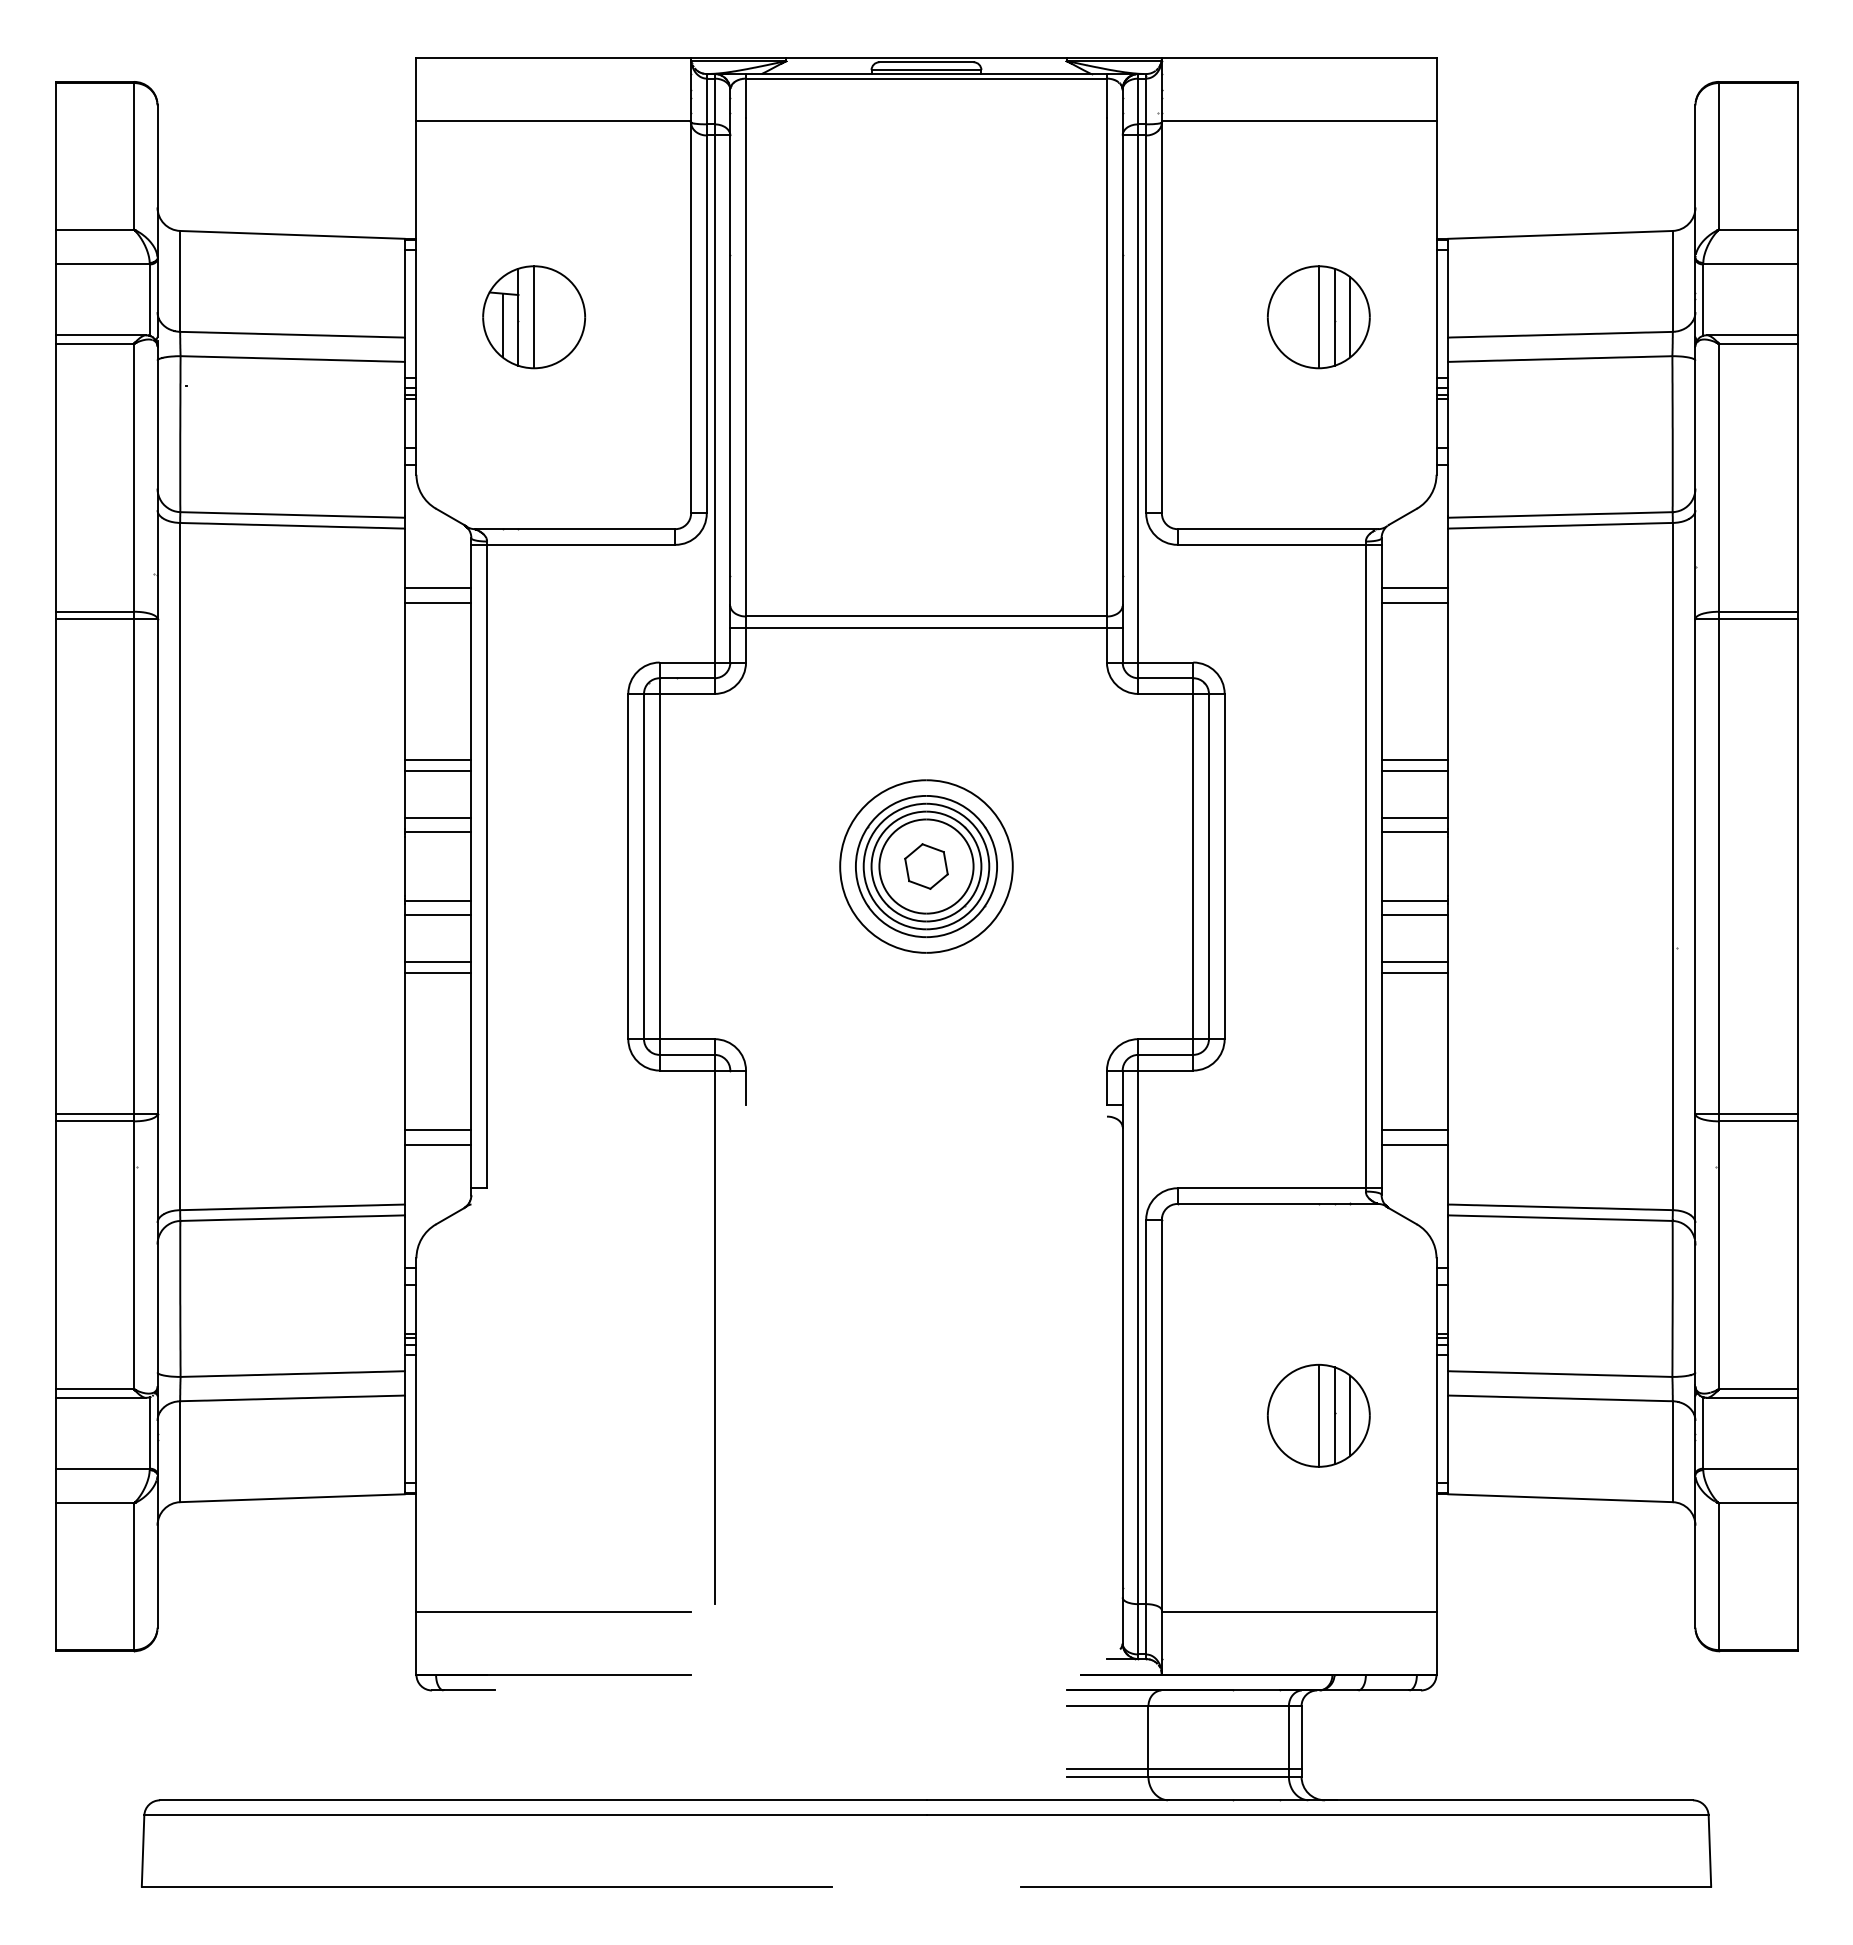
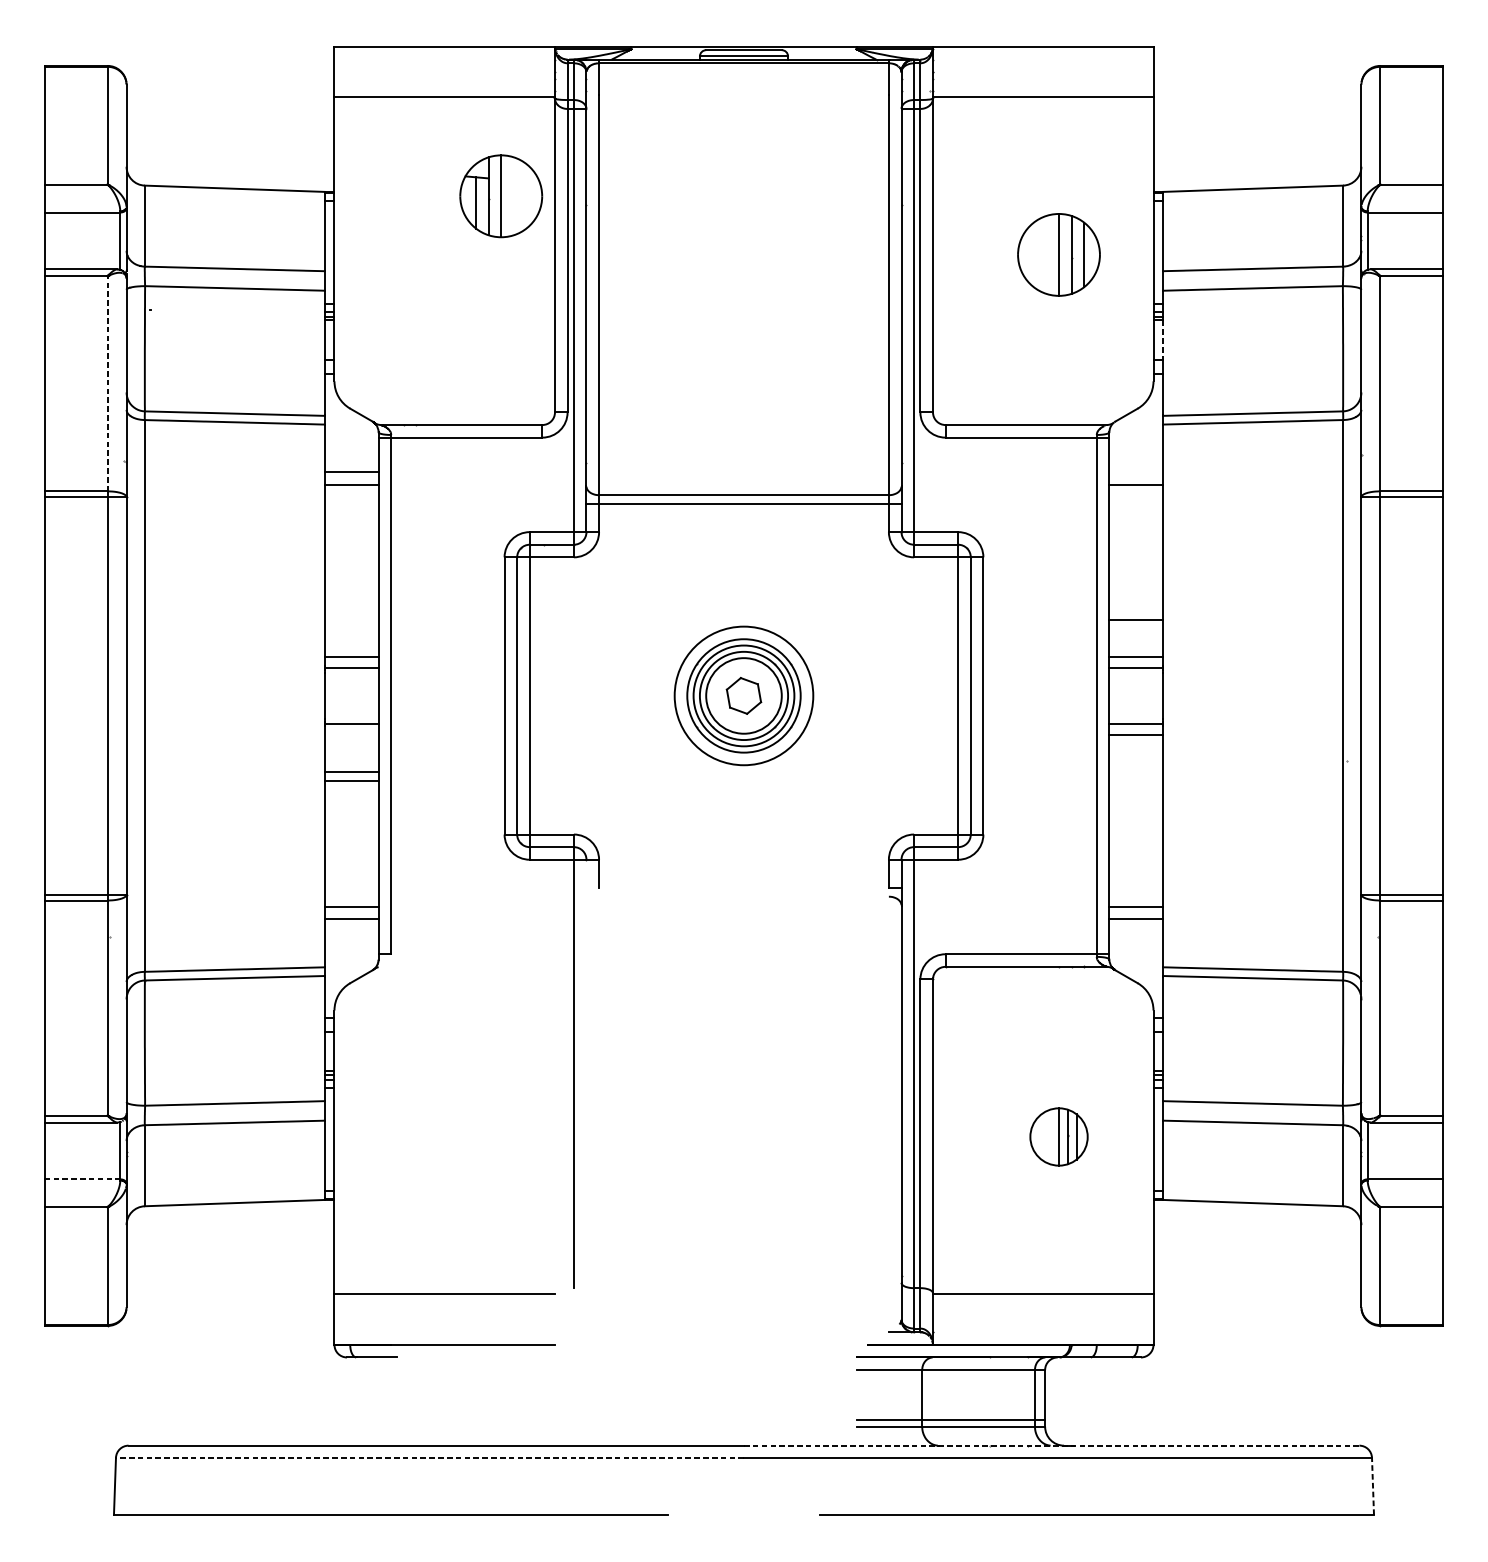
part: (534, 317) -> (501, 196), moved
line: (1448, 423) -> (1163, 340), solid -> dashed
line: (133, 477) -> (107, 383), solid -> dashed
line: (1414, 588) -> (1135, 472), removed
line: (437, 760) -> (351, 610), removed
line: (1414, 760) -> (1135, 610), removed
line: (437, 771) -> (351, 619), removed
line: (437, 915) -> (351, 735), removed
line: (1414, 961) -> (1135, 772), removed
line: (1414, 973) -> (1135, 781), removed
part: (1318, 1415) -> (1058, 1136), size x0.7
line: (103, 1468) -> (83, 1179), solid -> dashed
line: (1310, 1800) -> (1052, 1445), solid -> dashed
line: (534, 1815) -> (429, 1457), solid -> dashed
line: (1709, 1851) -> (1372, 1486), solid -> dashed

